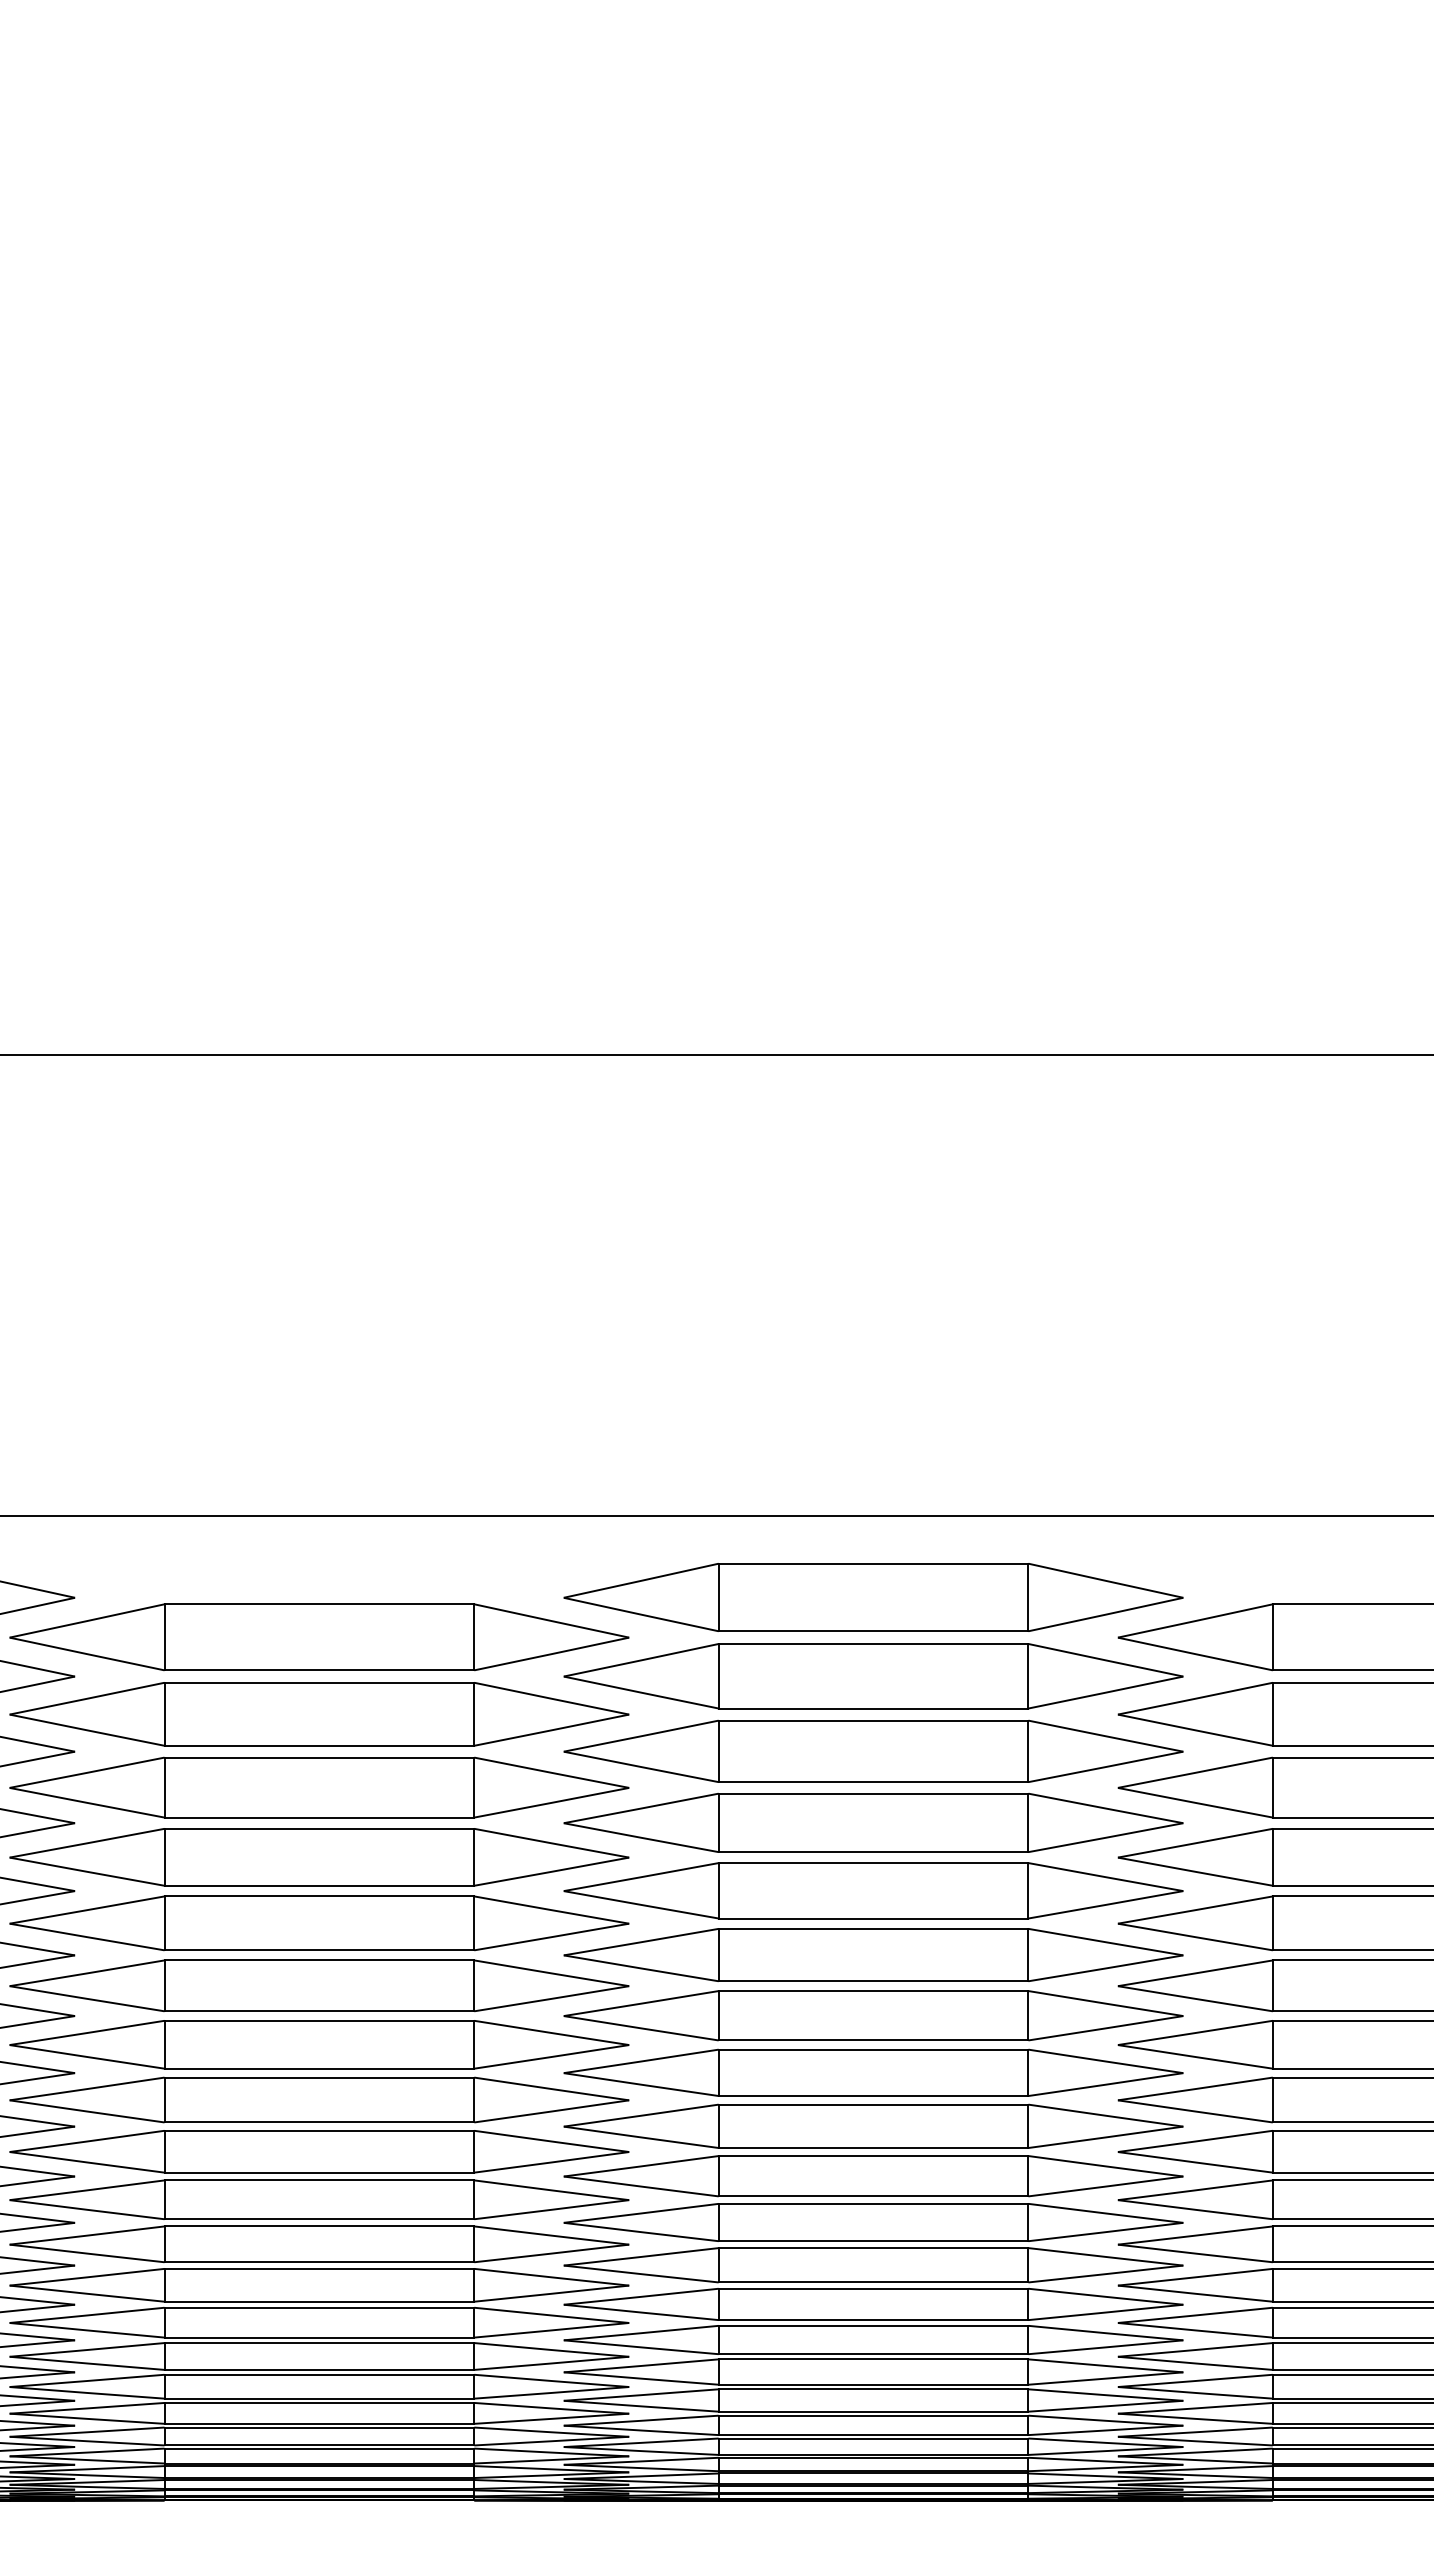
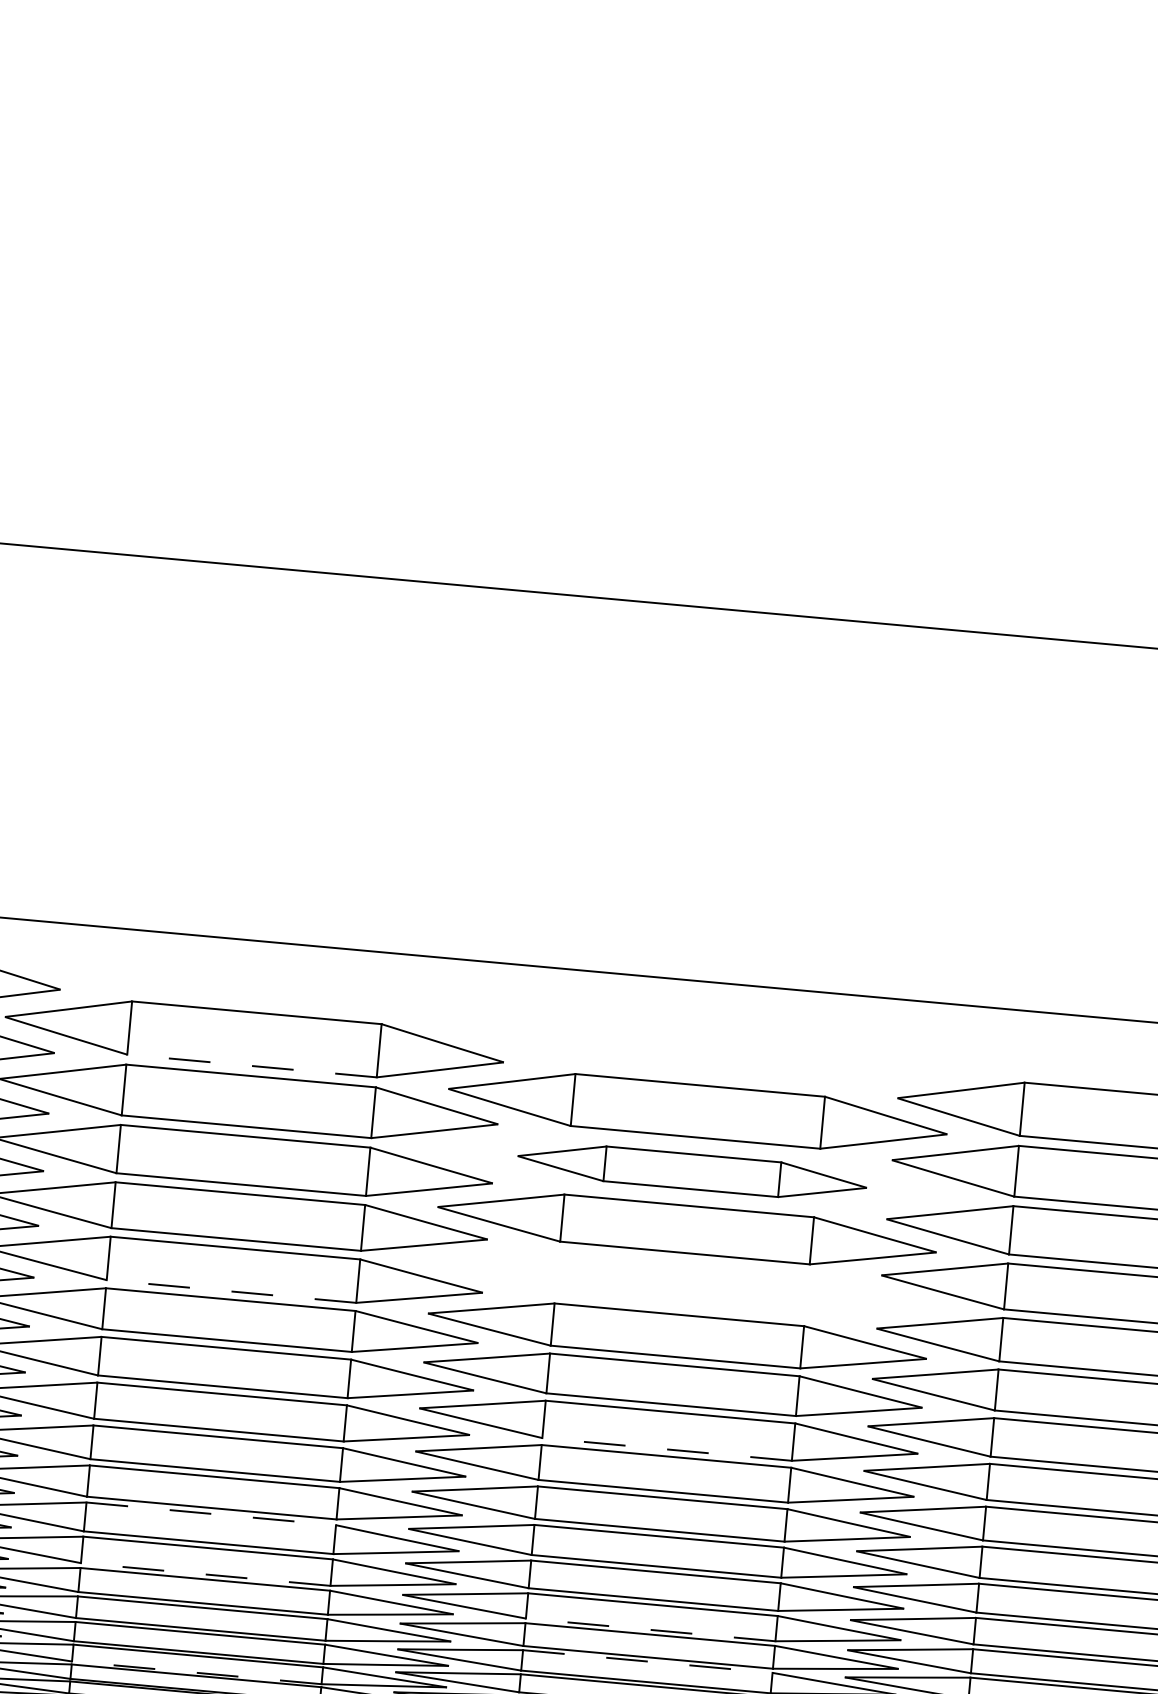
part: (873, 1597) -> (703, 1047), removed
line: (319, 1670) -> (252, 1066), solid -> dashed
part: (873, 1750) -> (692, 1171), size x0.7
part: (873, 1890) -> (682, 1283), removed
line: (319, 1950) -> (231, 1291), solid -> dashed
line: (873, 2096) -> (667, 1449), solid -> dashed
line: (319, 2226) -> (211, 1513), solid -> dashed
line: (319, 2301) -> (205, 1574), solid -> dashed
line: (873, 2320) -> (650, 1630), solid -> dashed
line: (873, 2359) -> (647, 1661), solid -> dashed
line: (319, 2423) -> (196, 1672), solid -> dashed

